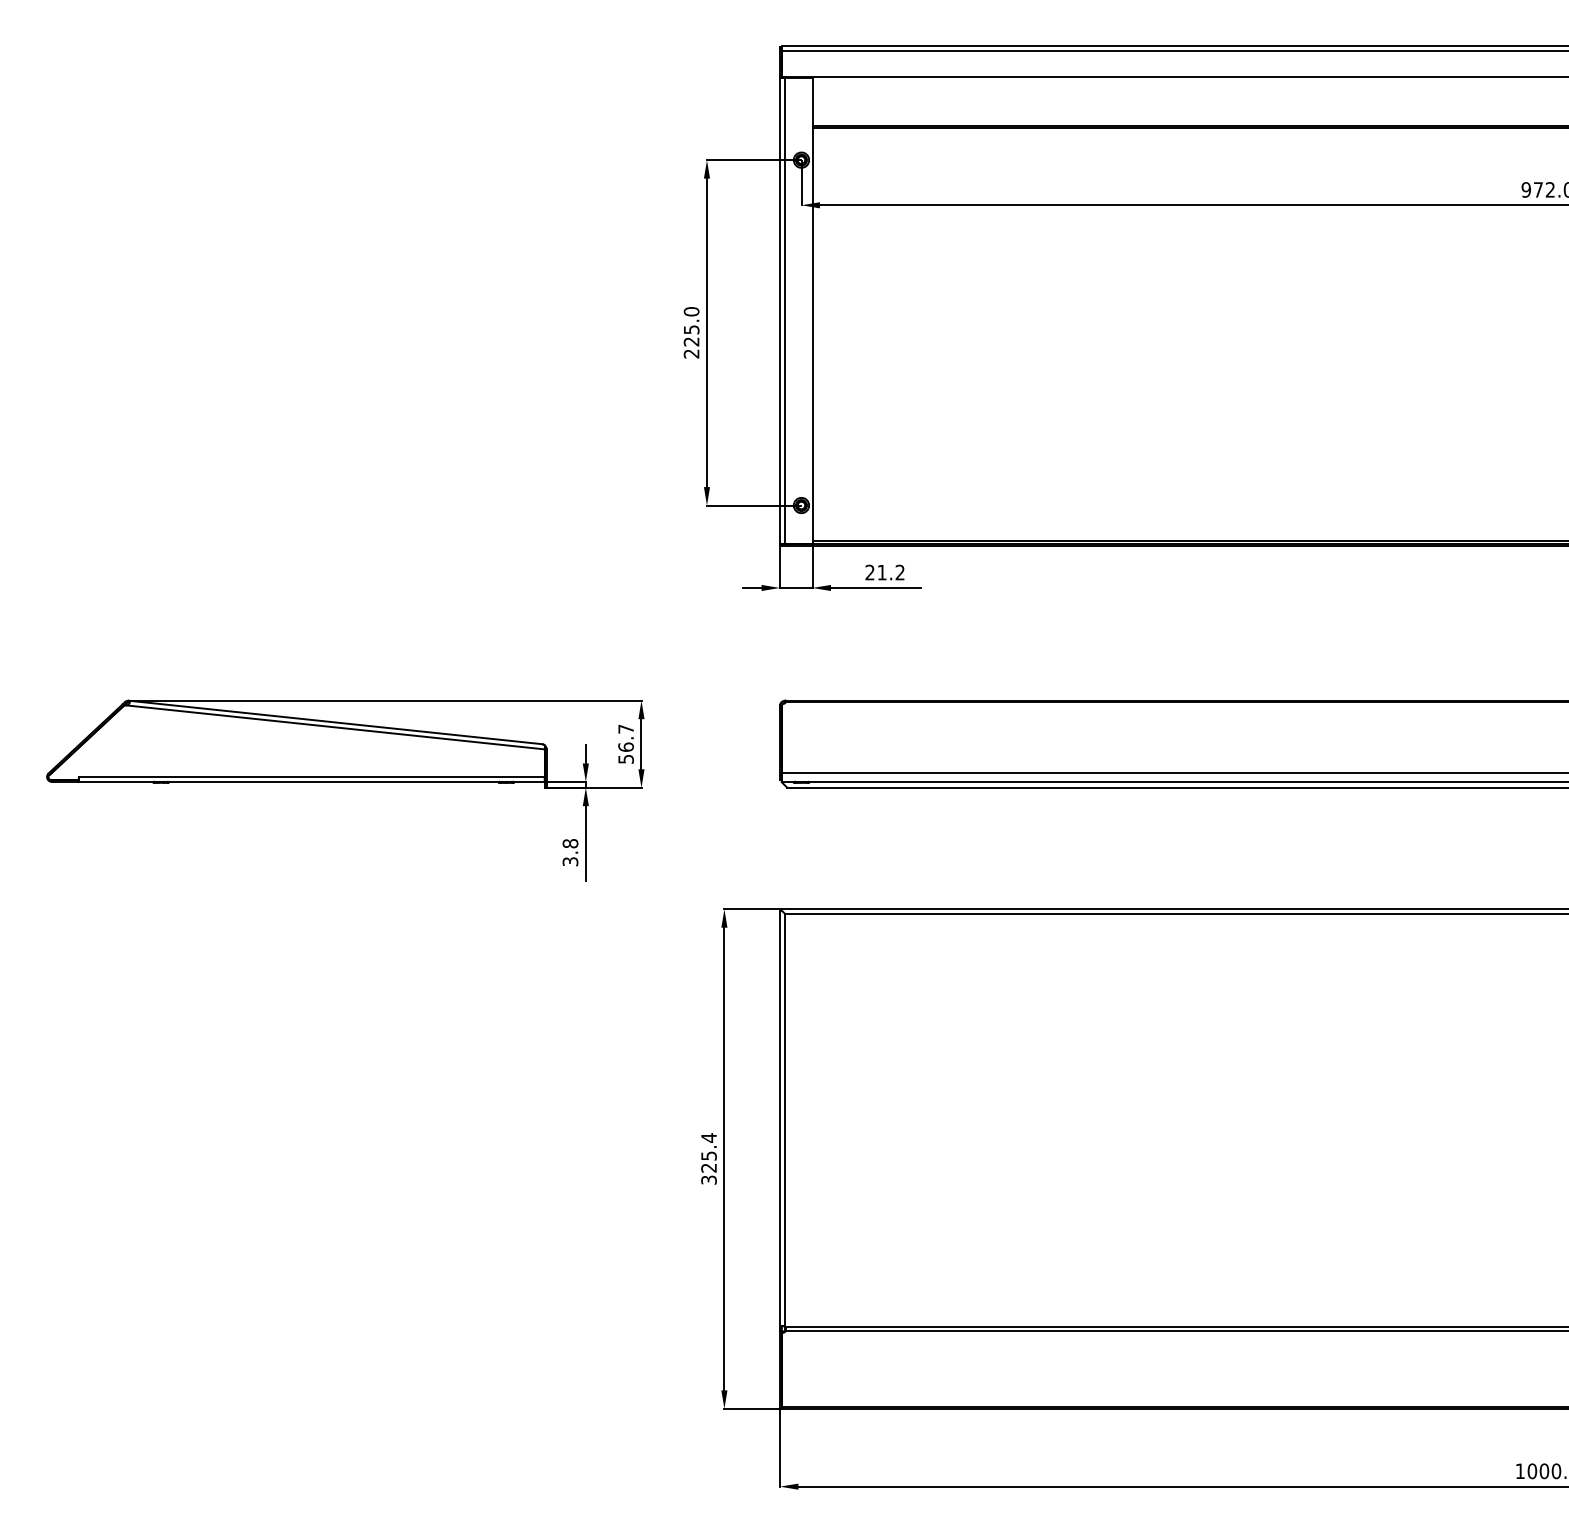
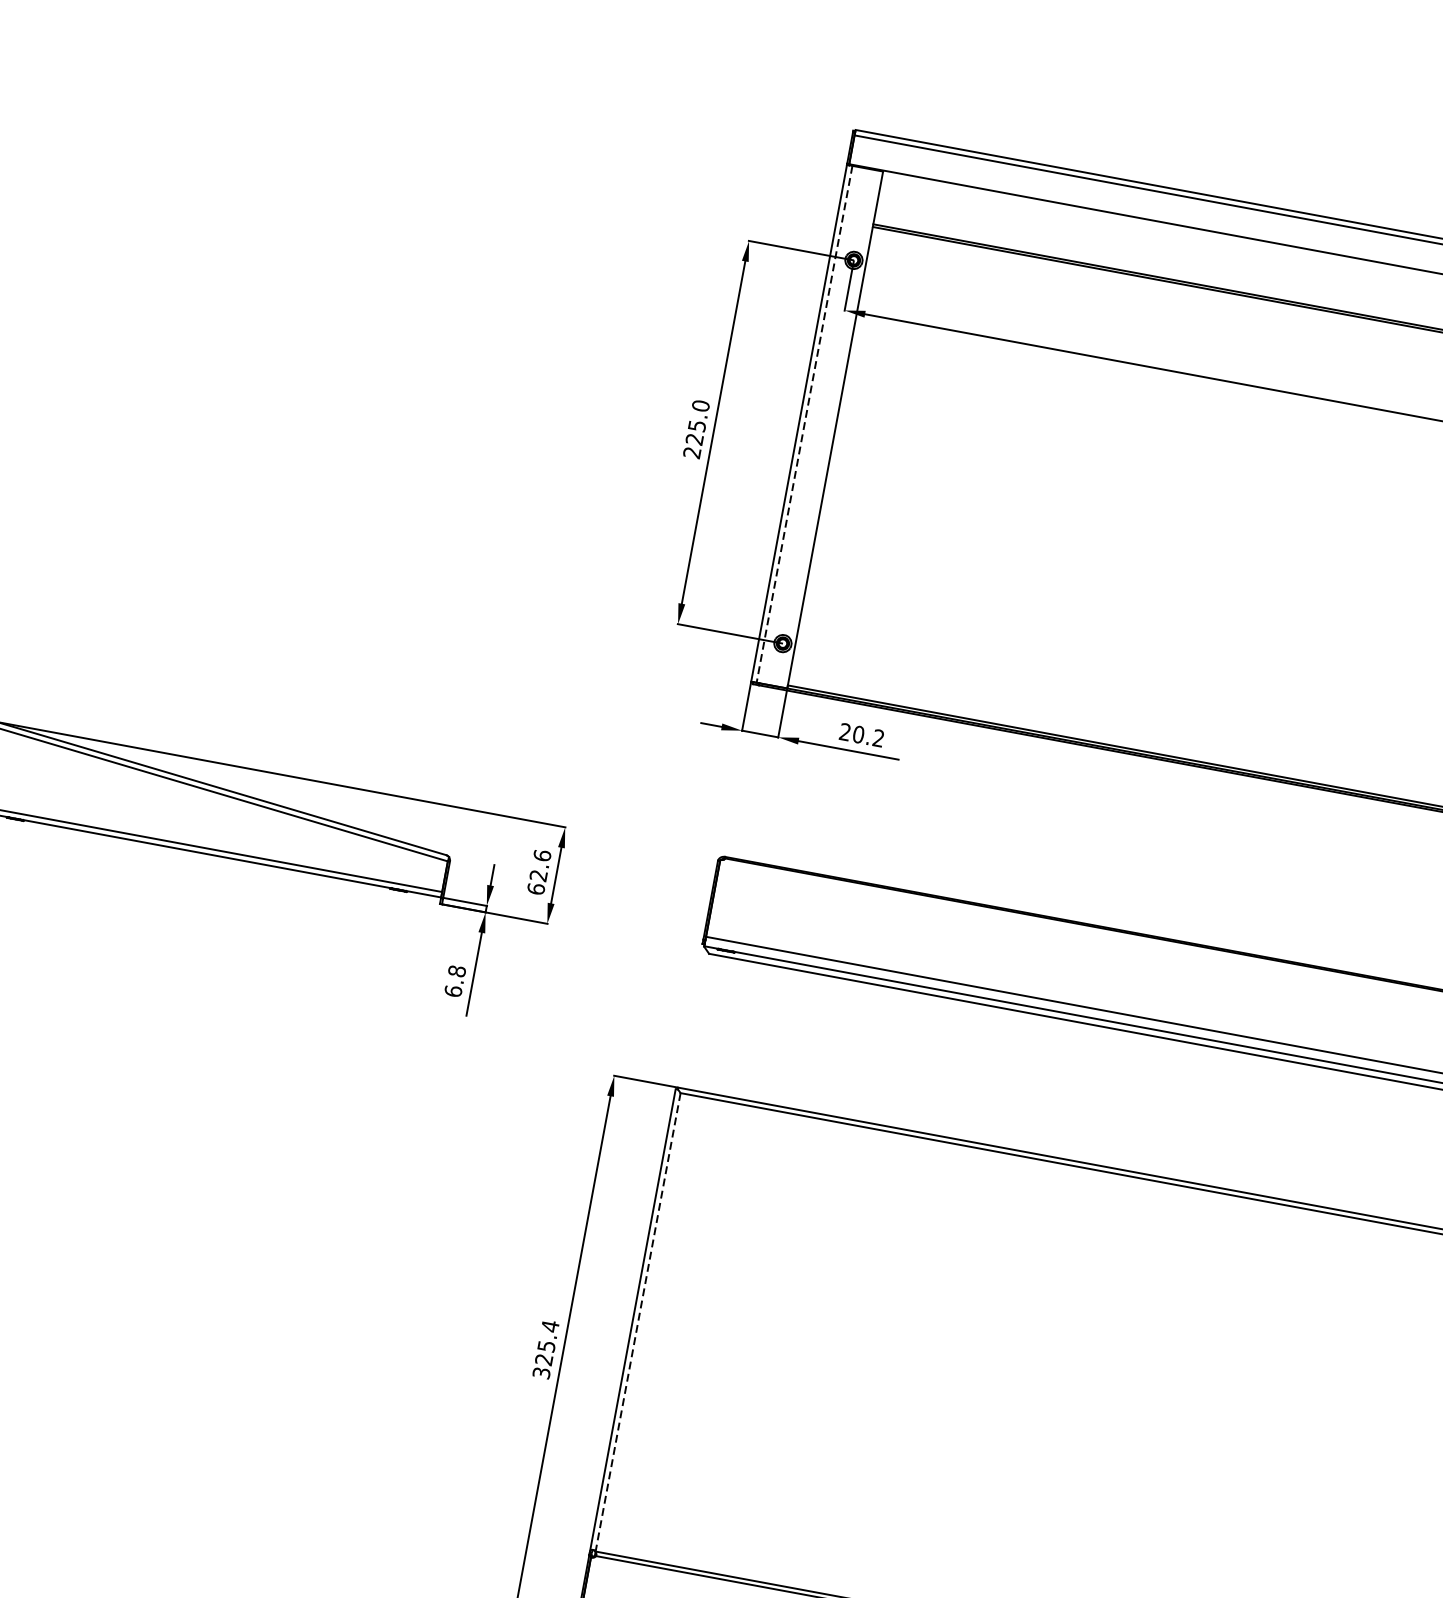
line: (784, 310) -> (804, 423), solid -> dashed
text: (881, 572) -> (857, 734), 21.2 -> 20.2
text: (625, 743) -> (538, 871), 56.7 -> 62.6
text: (570, 861) -> (453, 991), 3.8 -> 6.8
line: (784, 1120) -> (637, 1322), solid -> dashed

